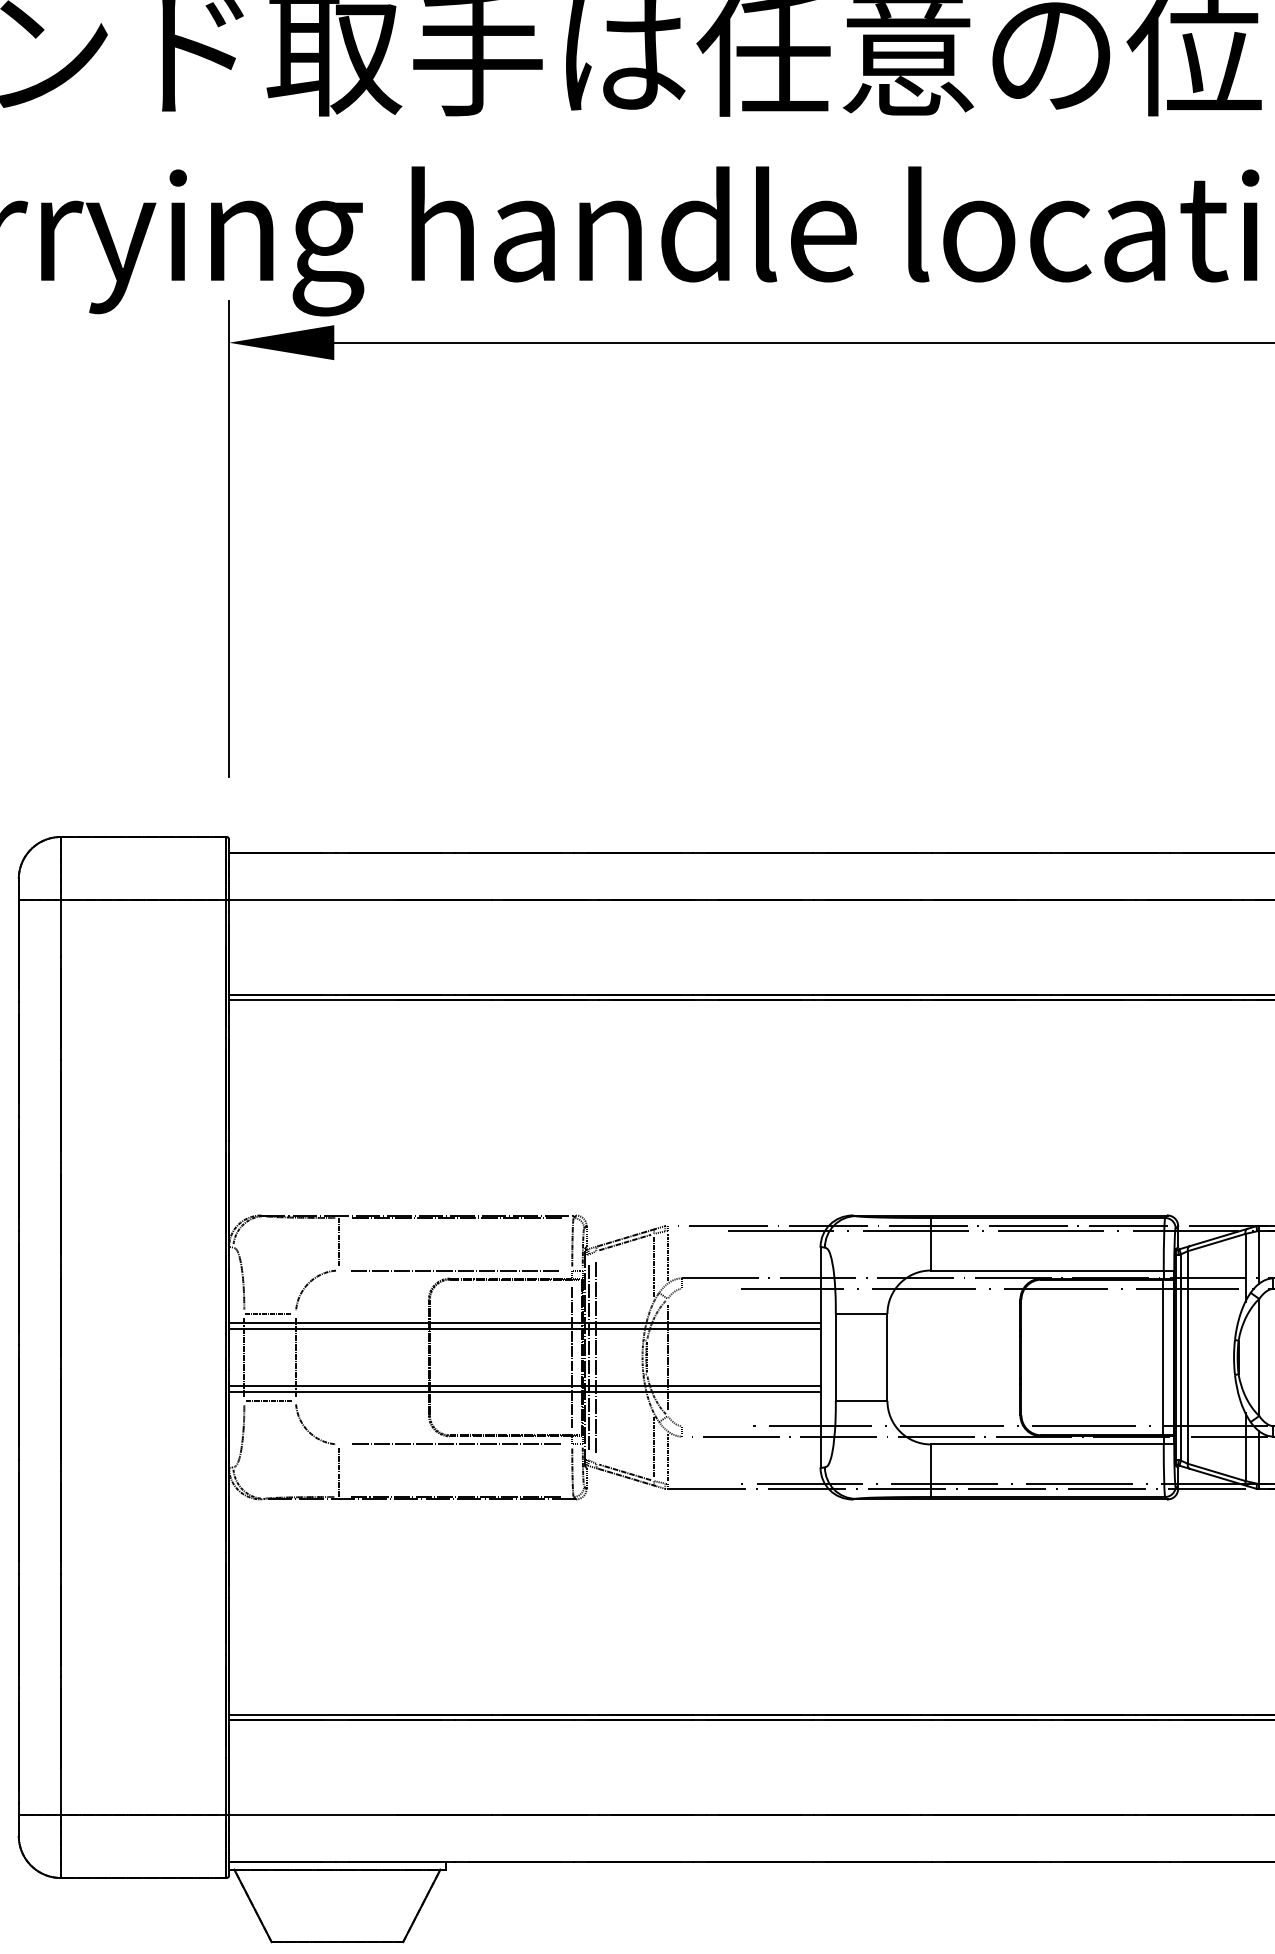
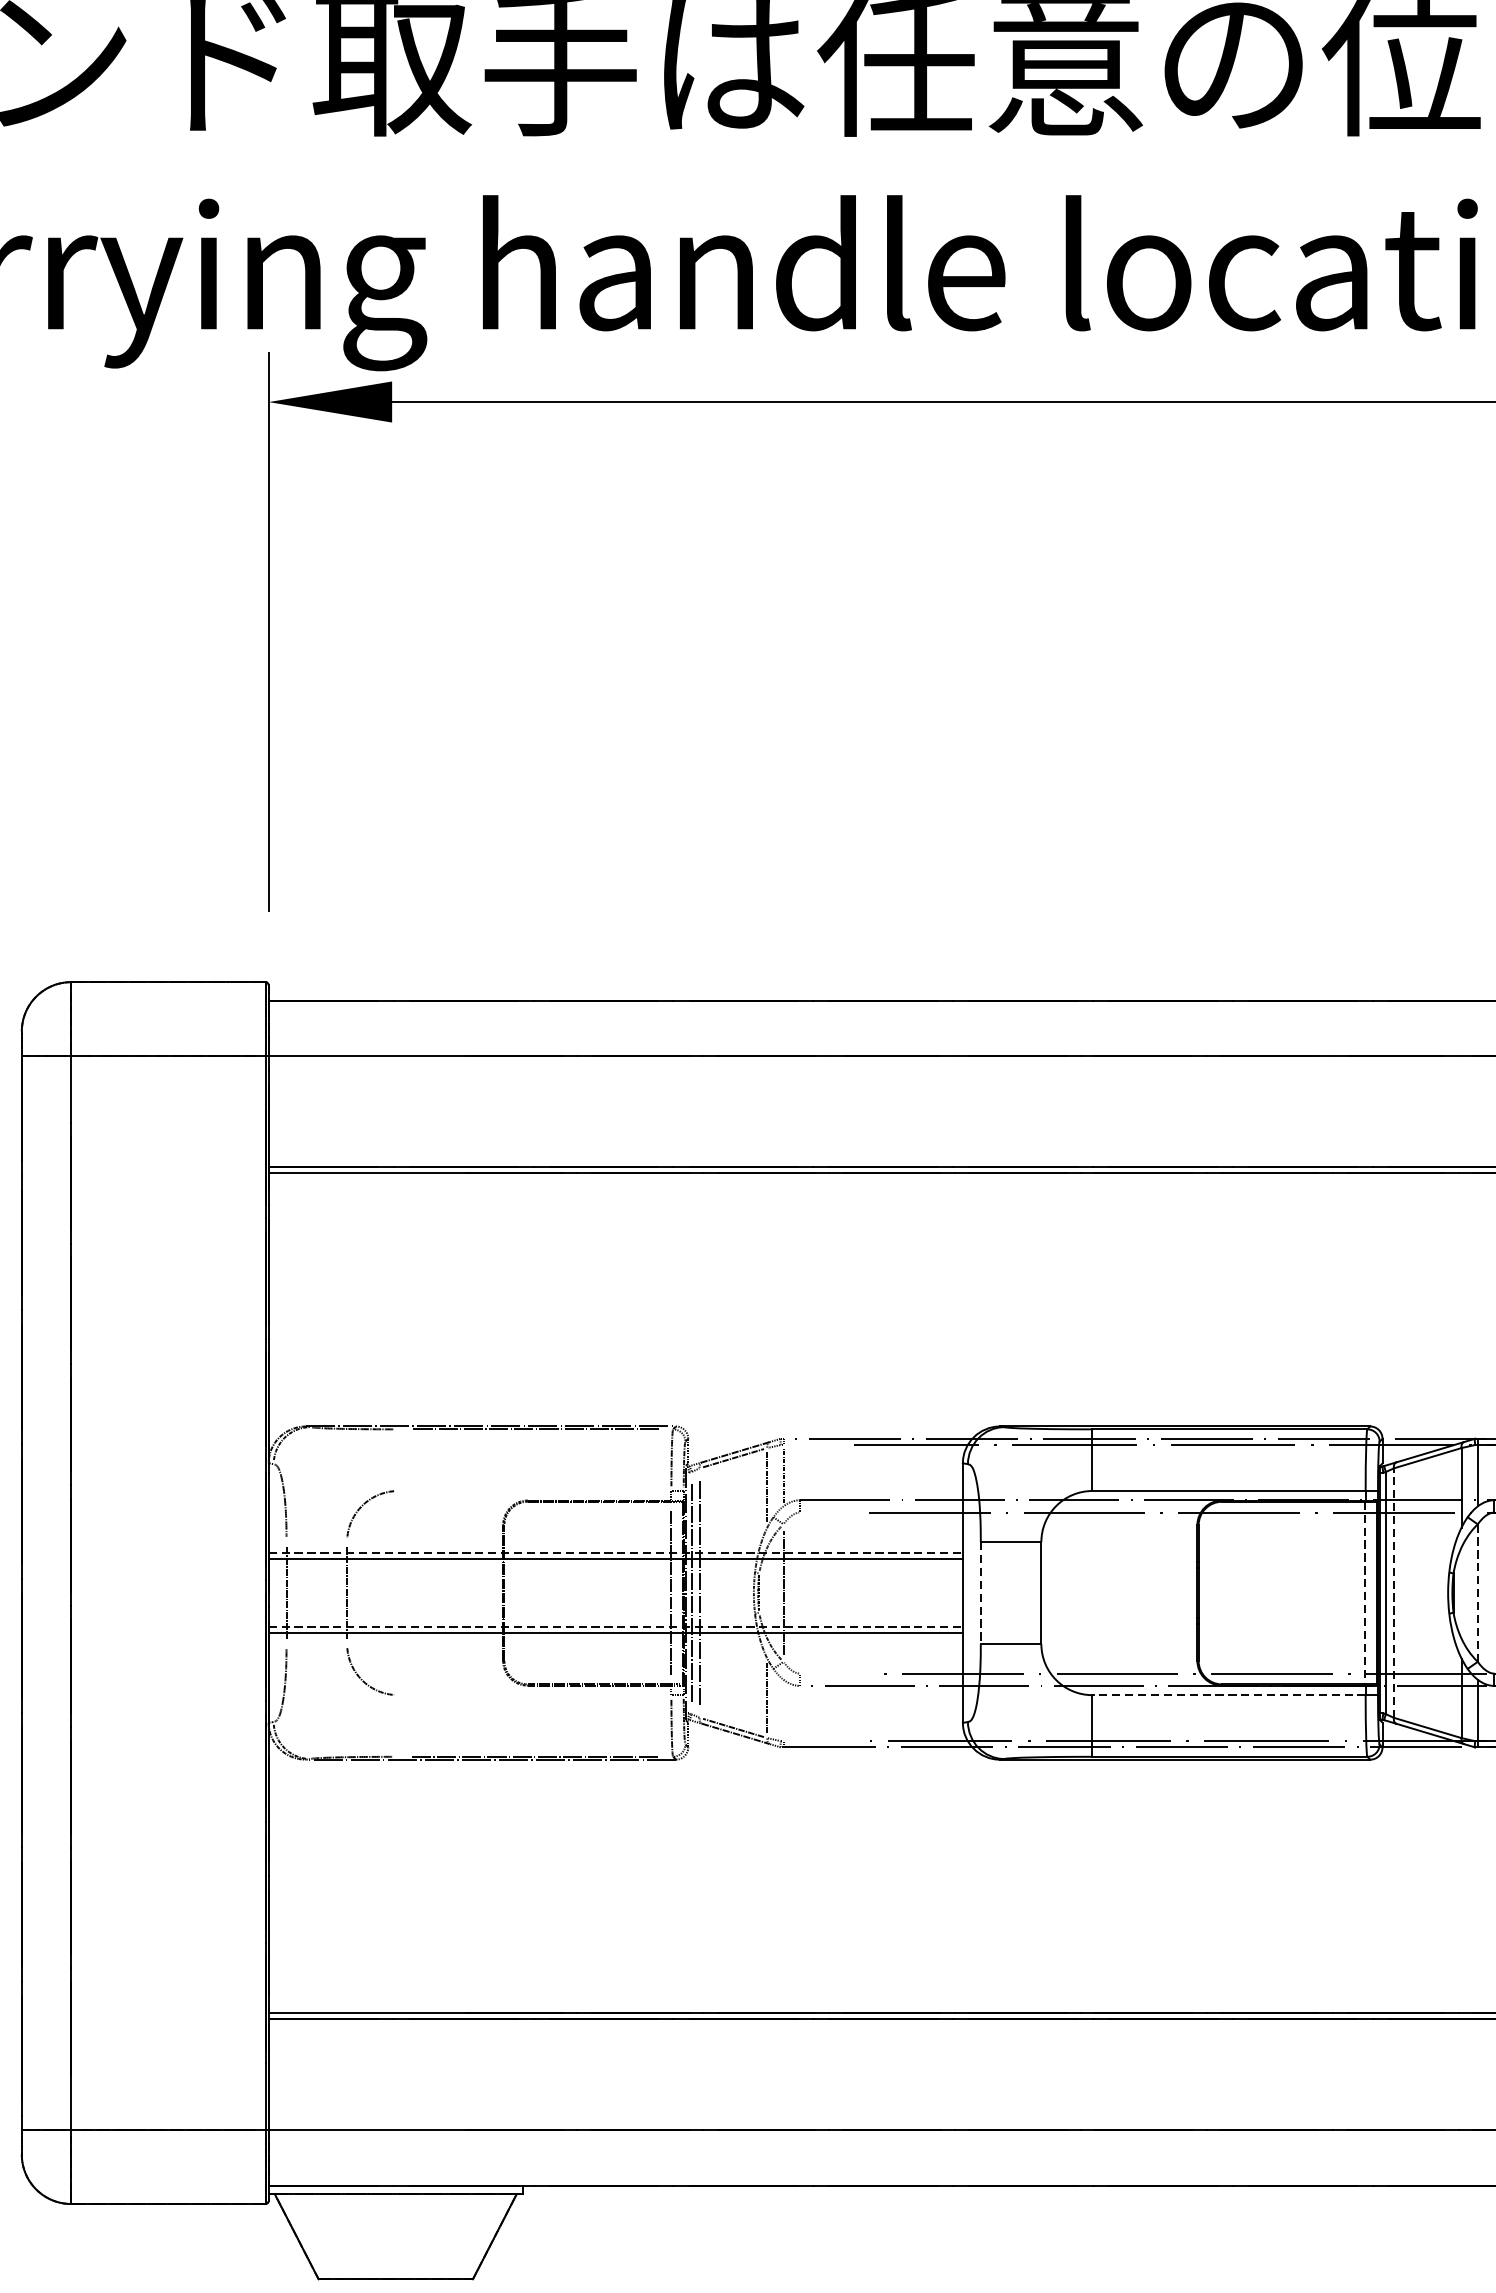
line: (339, 1242) -> (398, 1458), removed
line: (455, 1270) -> (534, 1490), removed
line: (268, 1313) -> (314, 1541), removed
line: (524, 1323) -> (615, 1553), solid -> dashed
line: (1187, 1356) -> (1393, 1591), solid -> dashed
line: (835, 1357) -> (980, 1593), solid -> dashed
line: (1163, 1357) -> (1365, 1593), solid -> dashed
line: (1259, 1357) -> (1478, 1593), solid -> dashed
line: (524, 1386) -> (615, 1627), solid -> dashed
line: (268, 1401) -> (314, 1644), removed
line: (455, 1444) -> (534, 1695), removed
line: (1046, 1444) -> (1228, 1695), solid -> dashed
line: (667, 1457) -> (783, 1710), removed
line: (339, 1472) -> (398, 1728), removed

